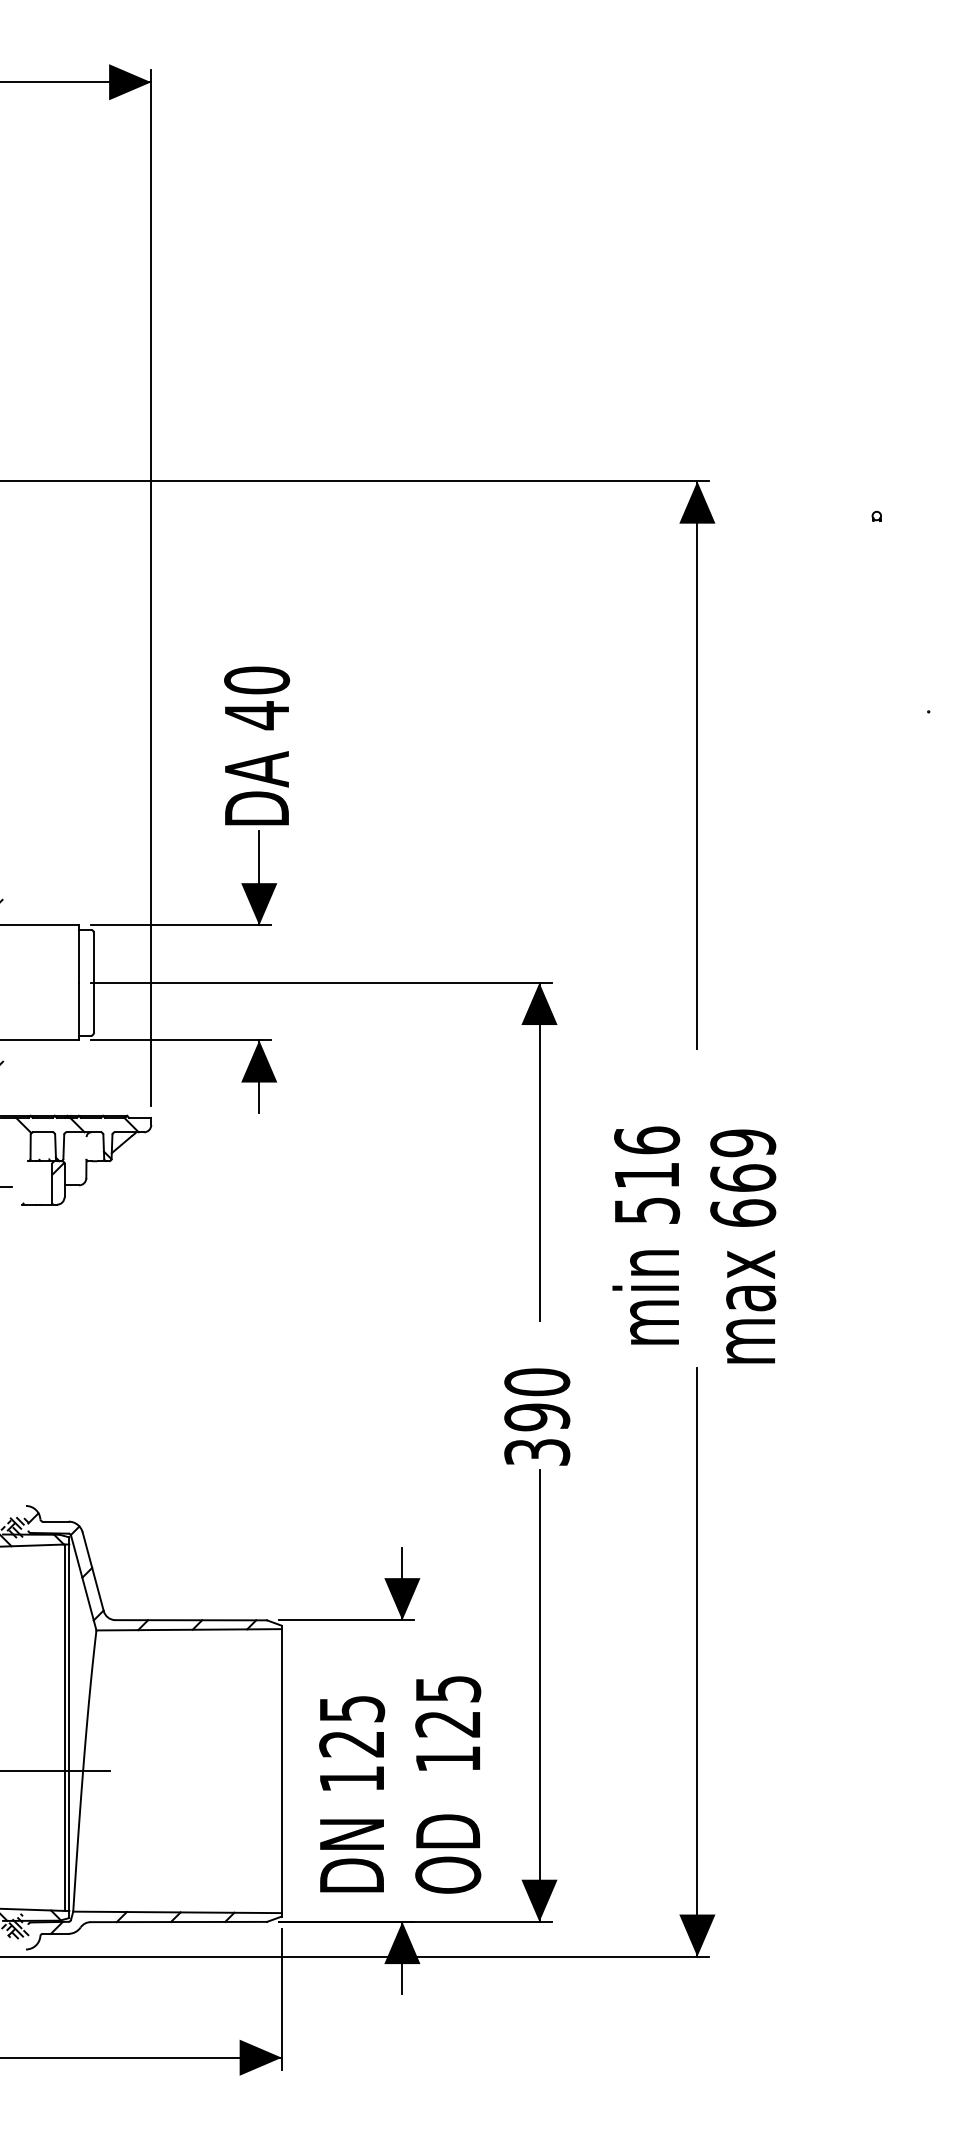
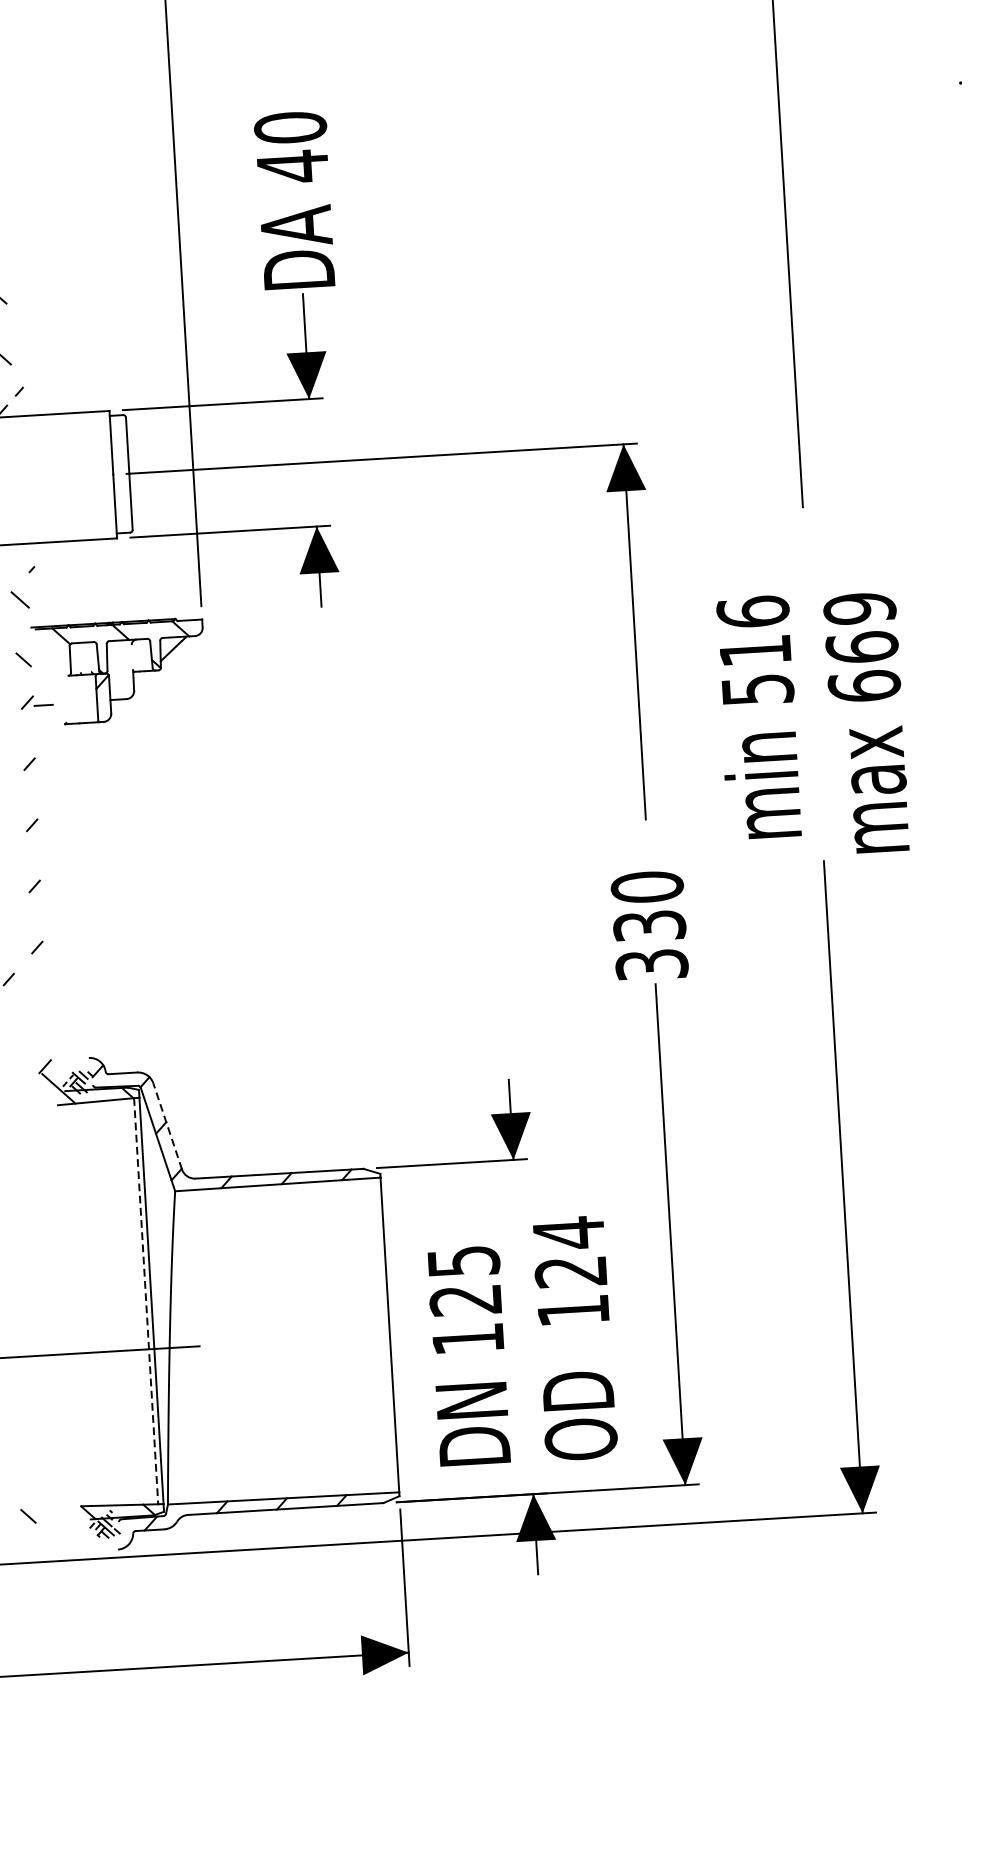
text: (537, 1417) -> (649, 926), 390 -> 330
line: (93, 1571) -> (168, 1126), solid -> dashed
text: (448, 1688) -> (569, 1232), 125 -> 124
line: (64, 1728) -> (146, 1302), solid -> dashed

